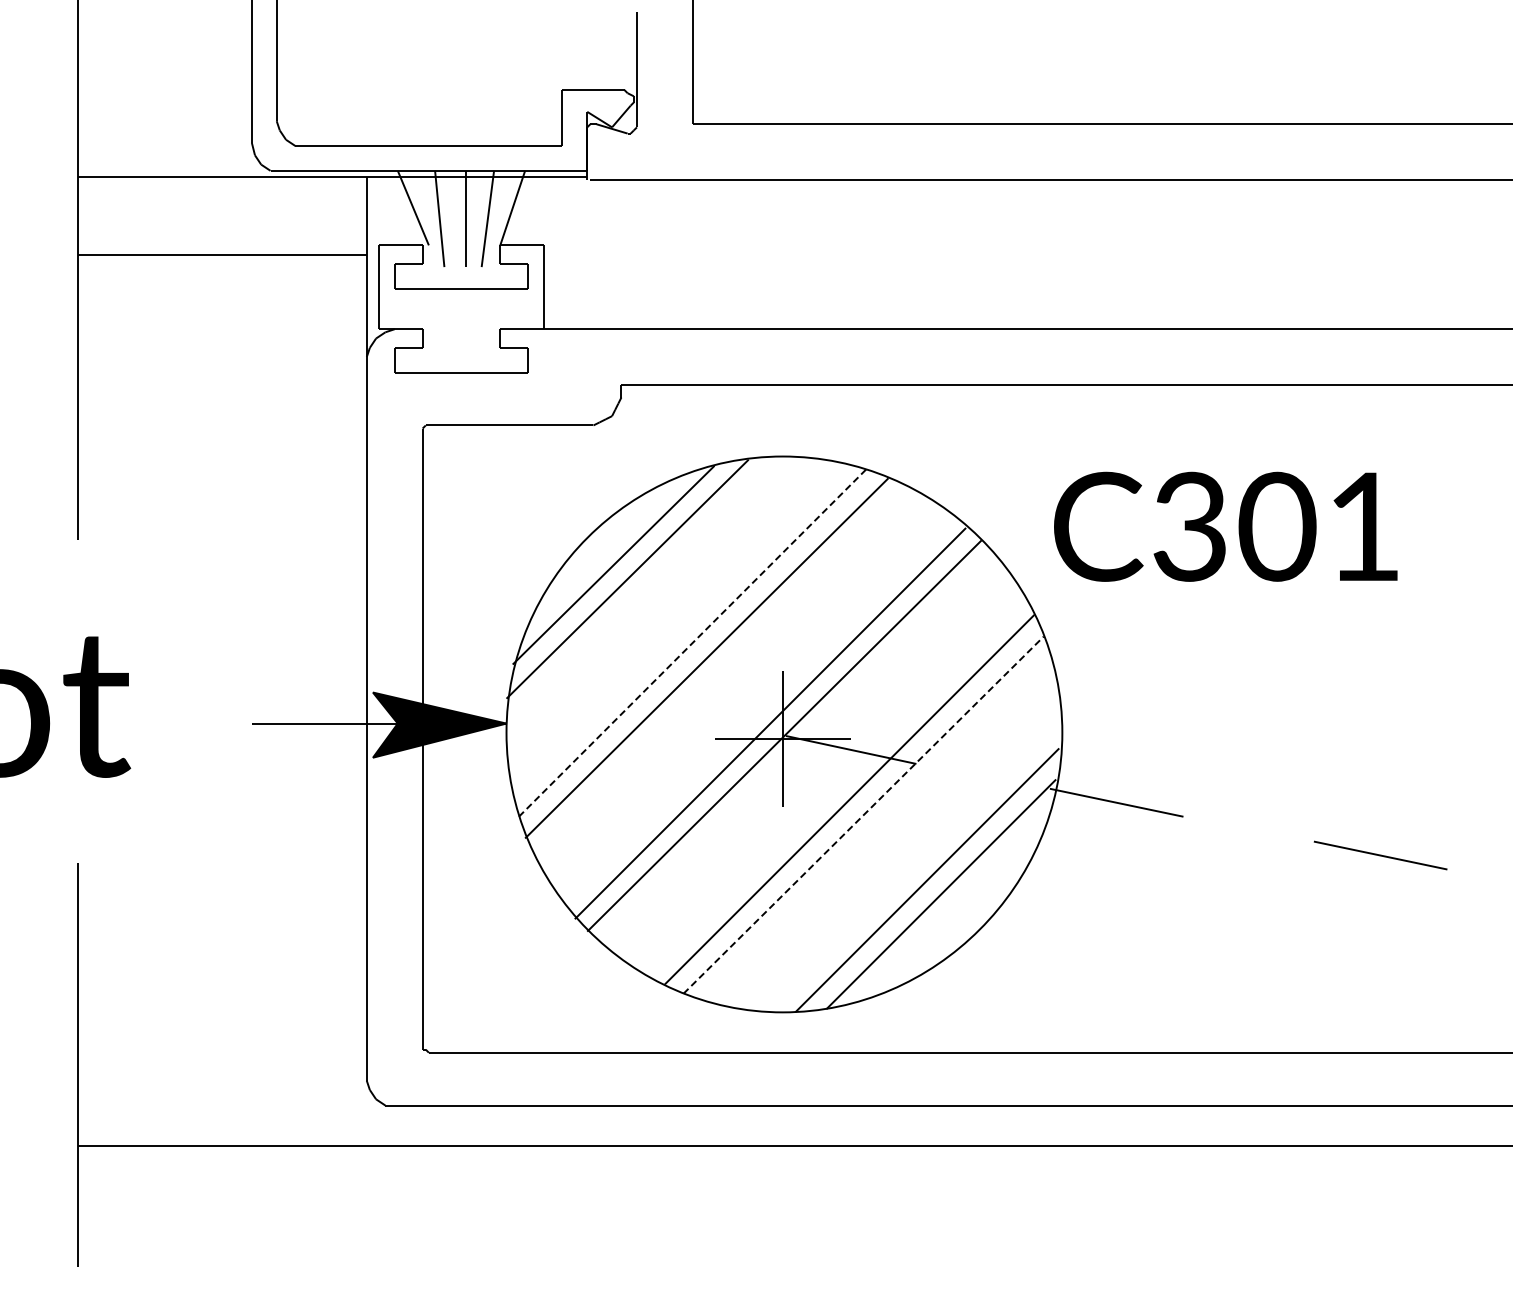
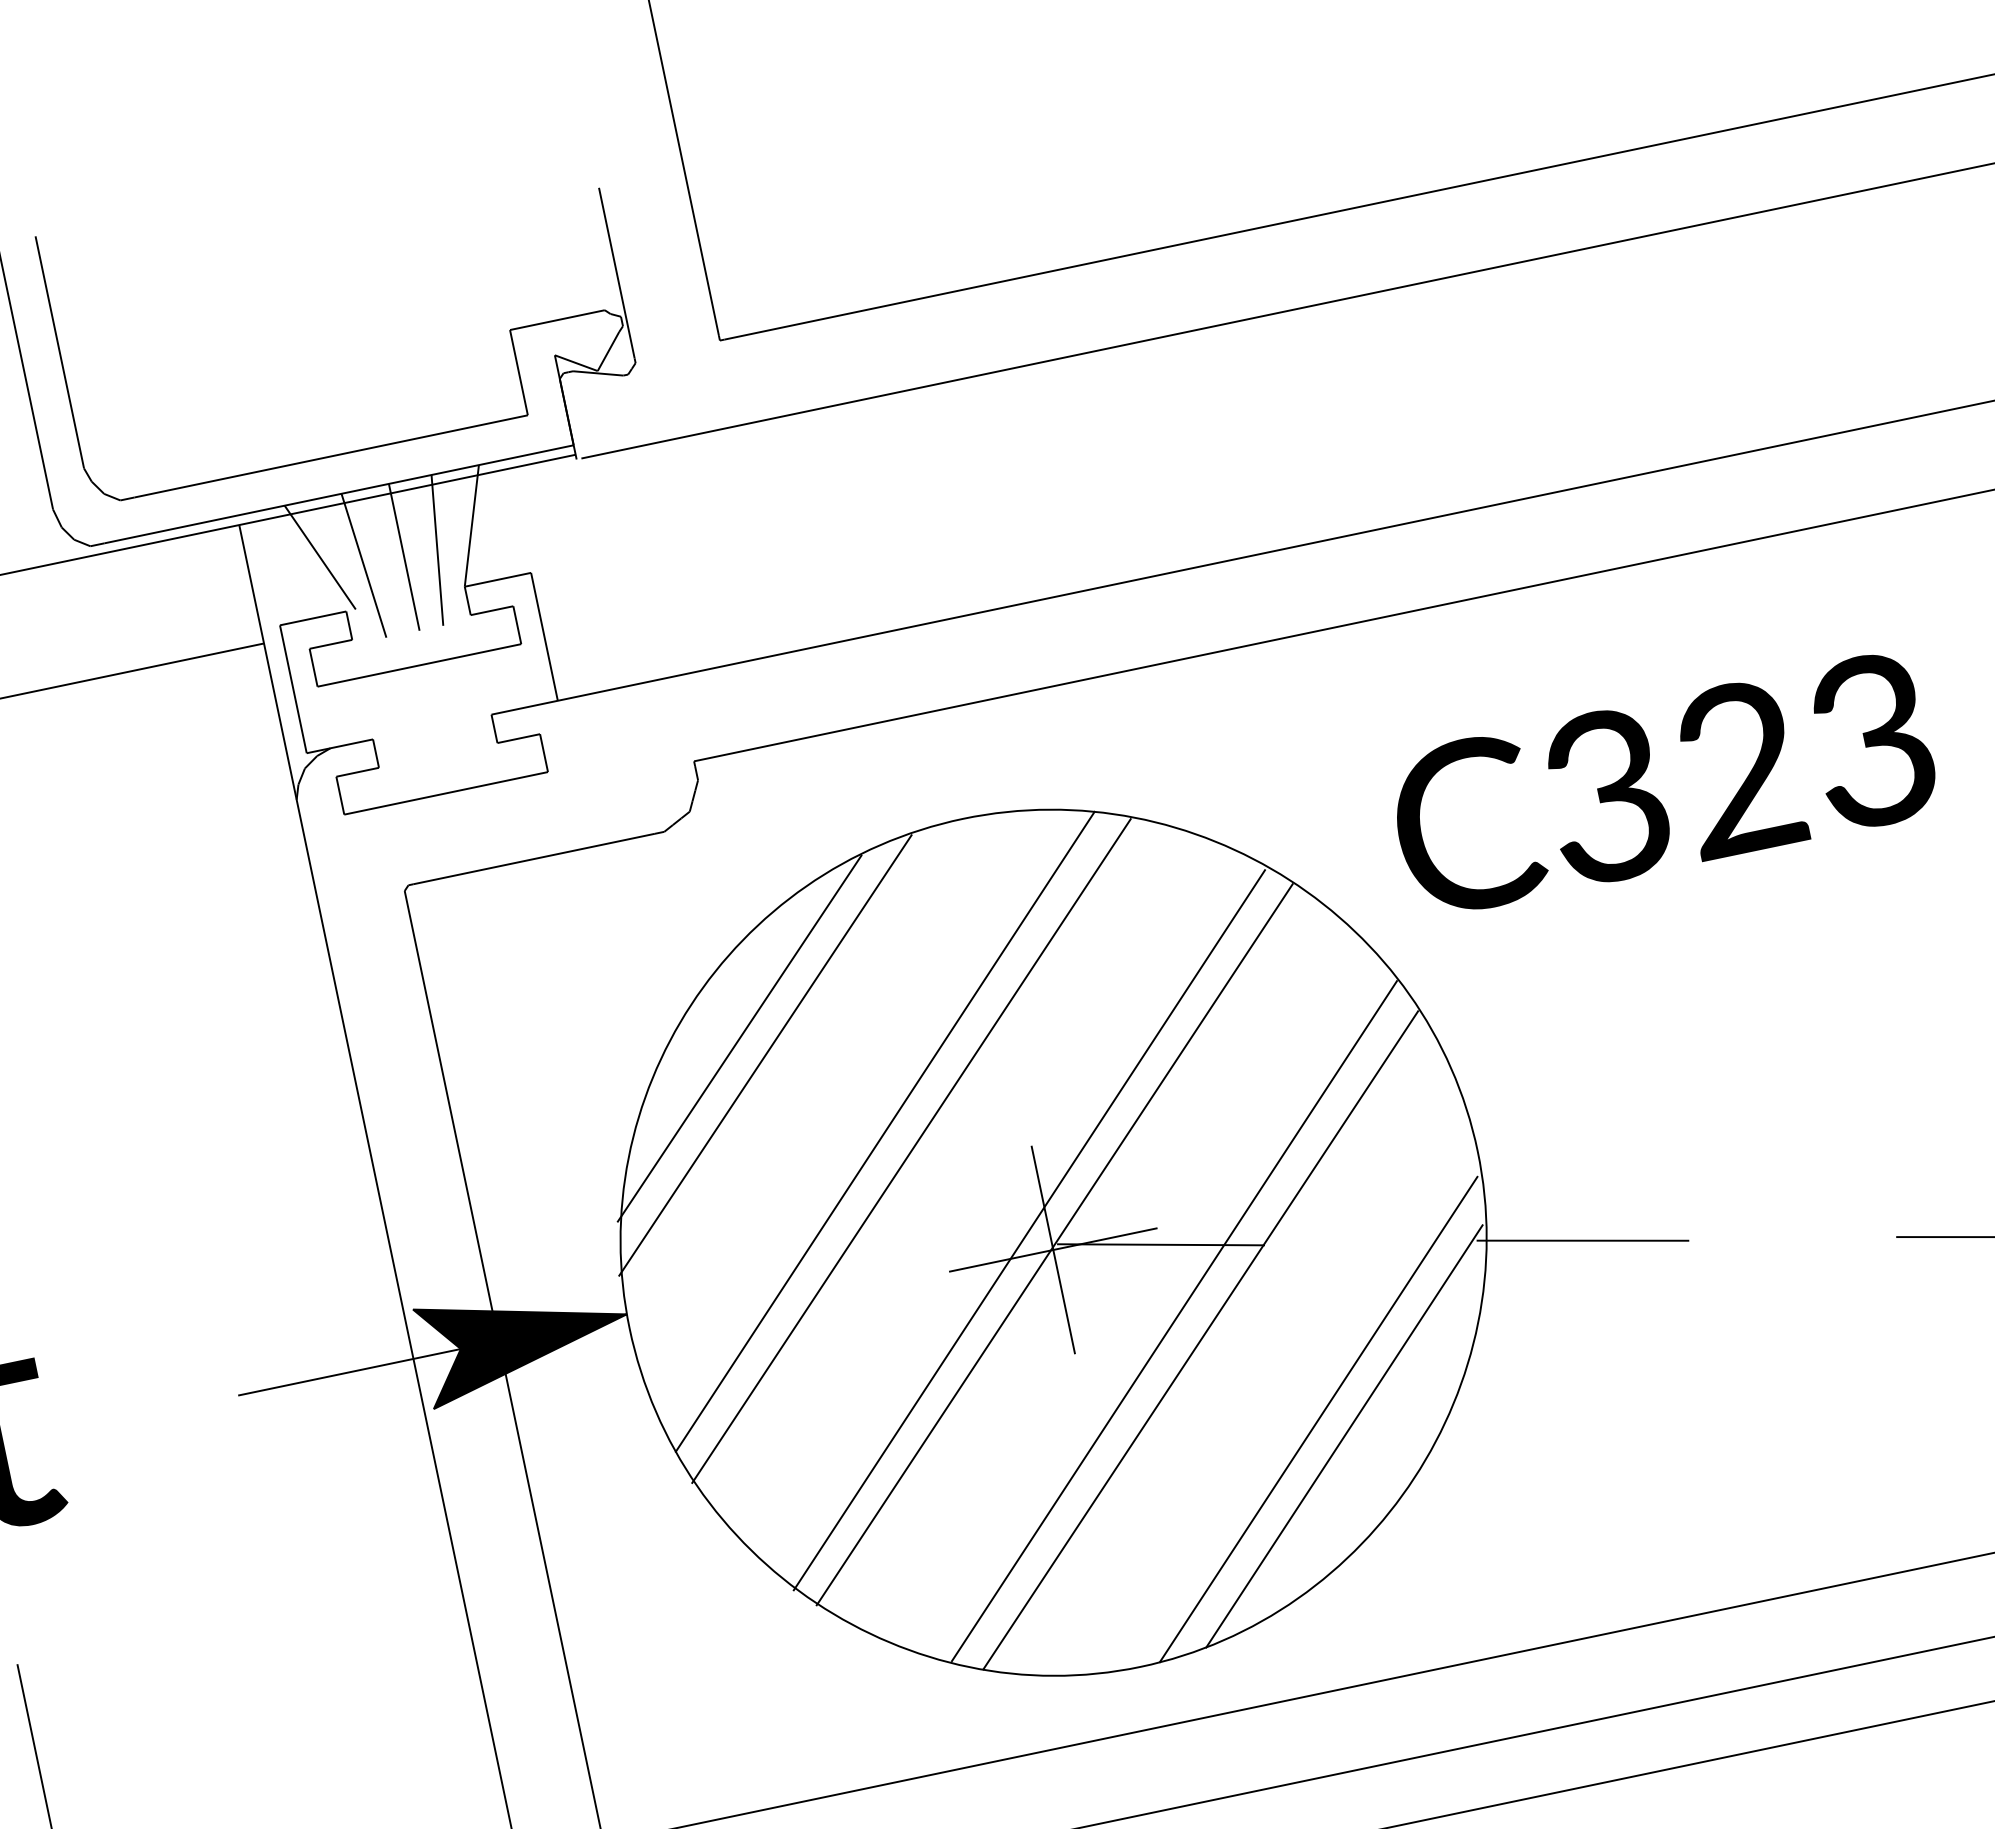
text: (1318, 526) -> (1802, 754), C301 -> C323
line: (692, 642) -> (884, 1131), dashed -> solid
line: (863, 815) -> (1200, 1340), dashed -> solid

